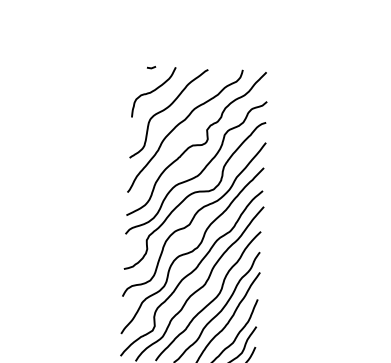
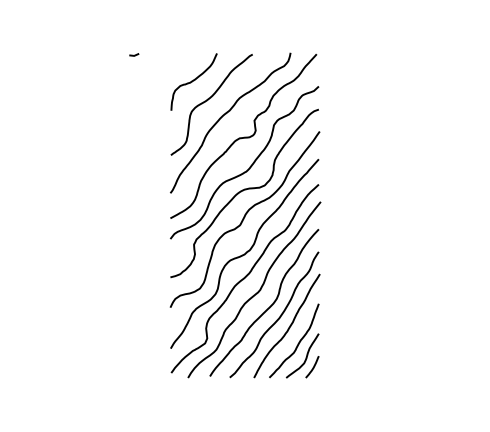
line: (151, 67) -> (134, 54), moved

